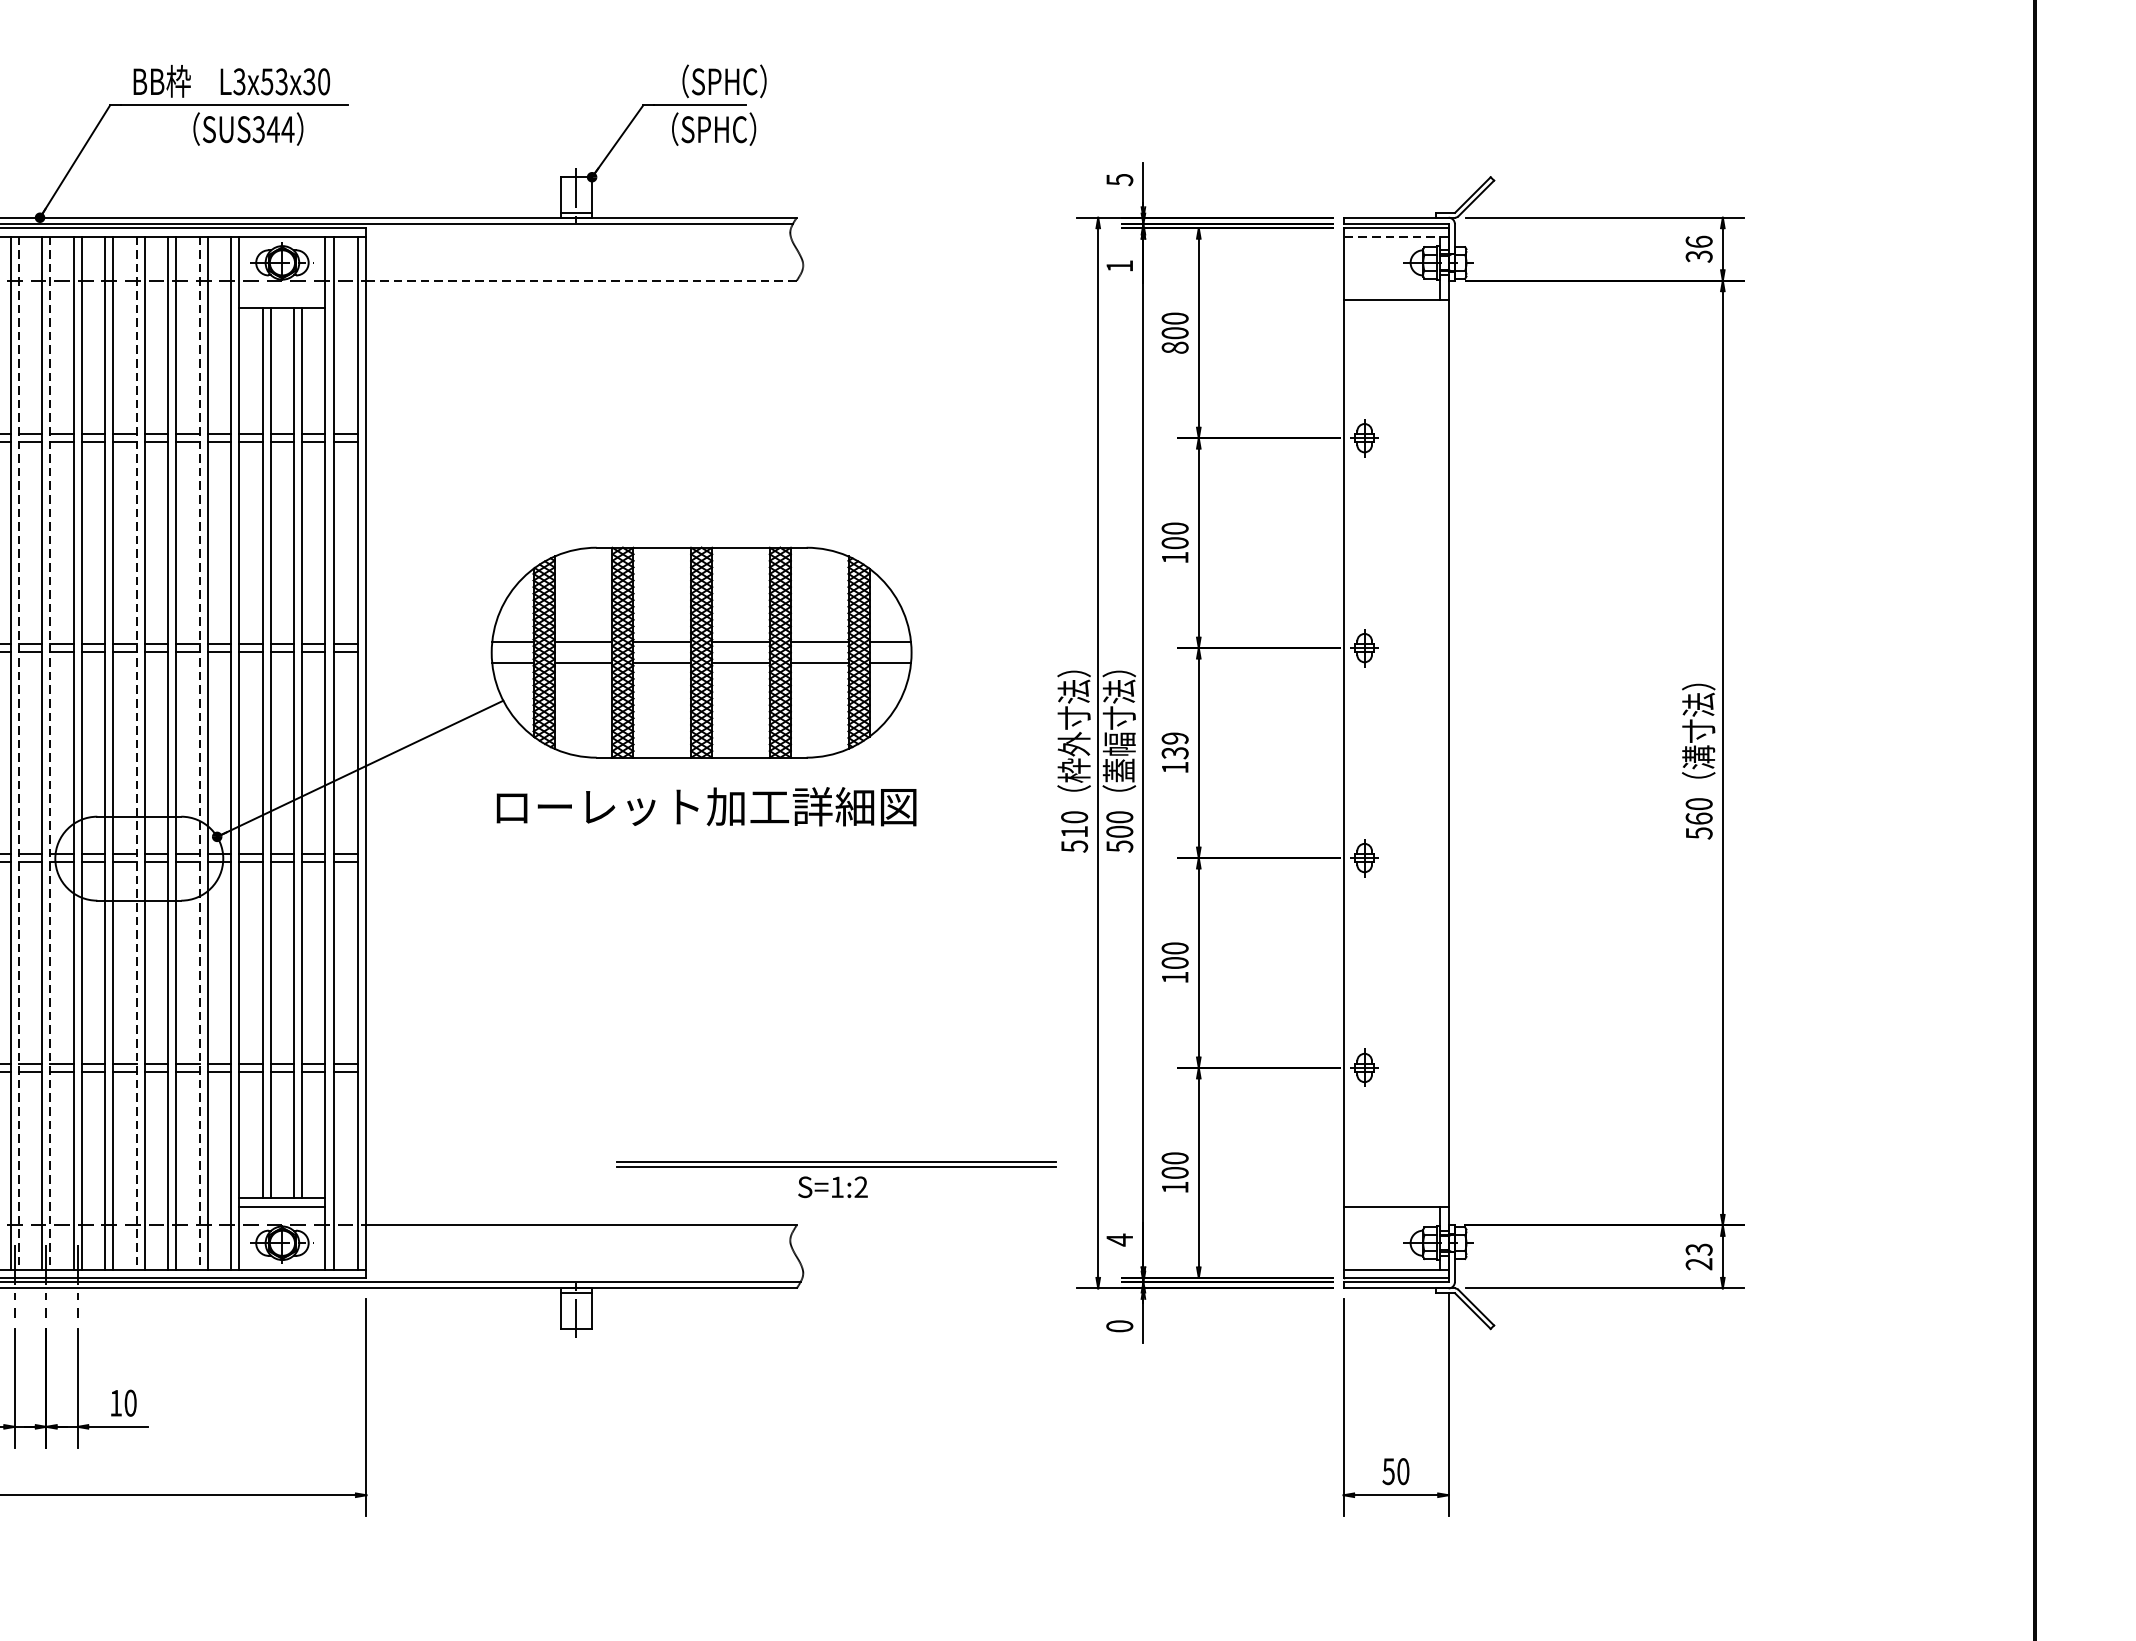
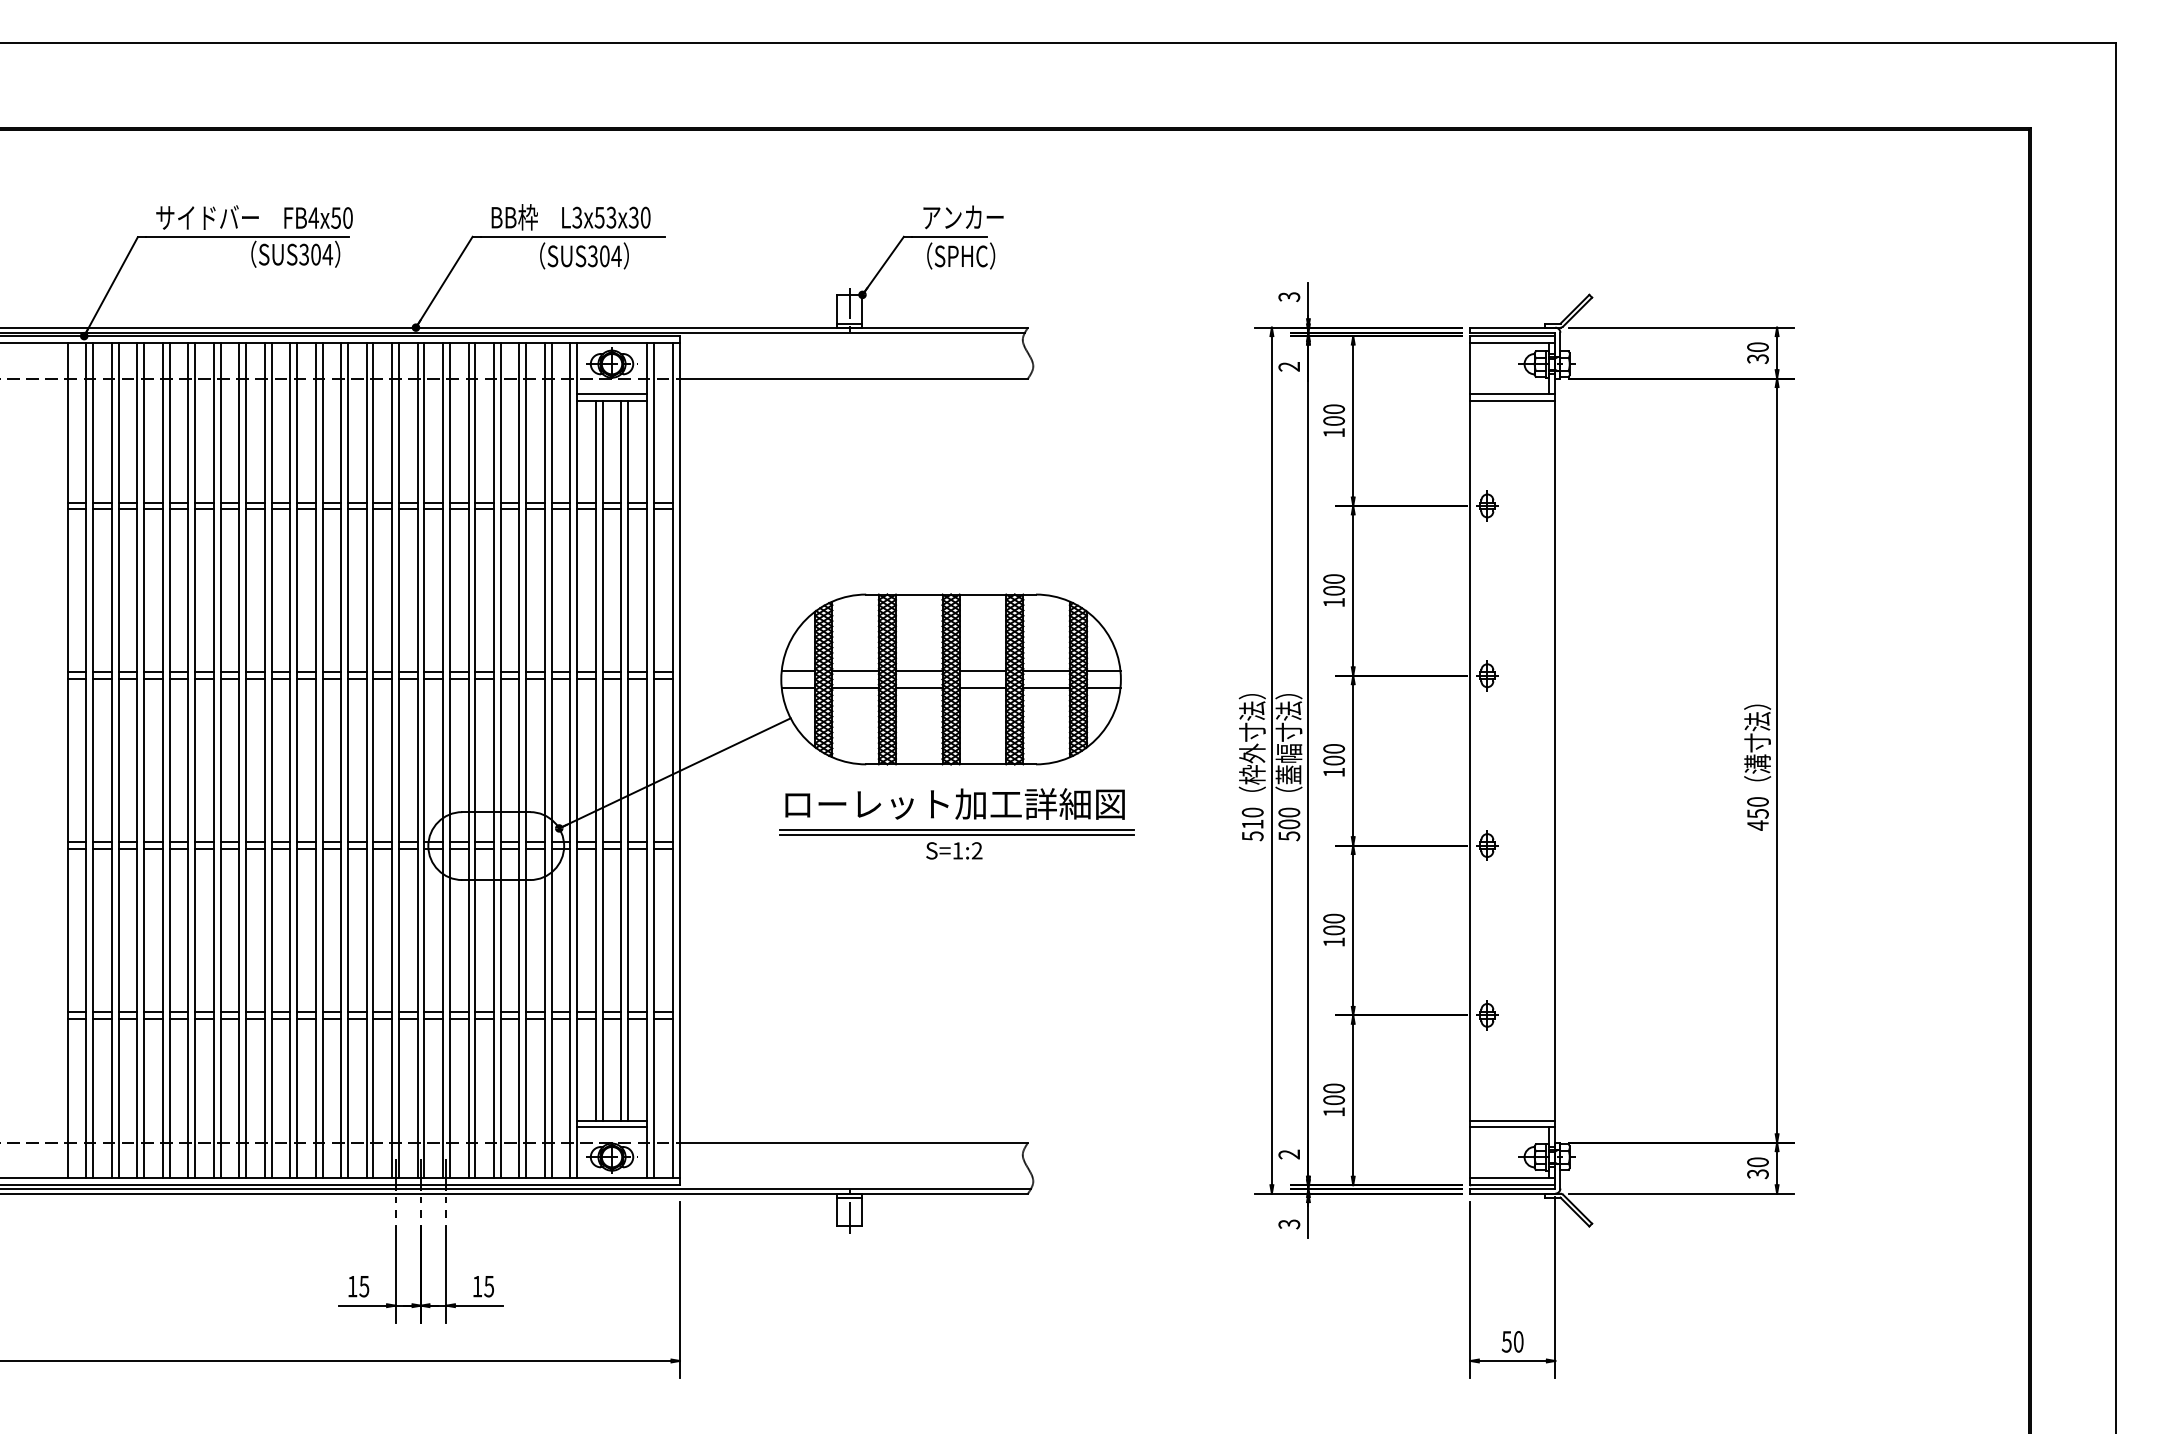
text: (716, 80) -> (963, 216), （SPHC） -> アンカー
text: (273, 129) -> (604, 256), SUS344 -> SUS304
text: (1118, 179) -> (1288, 296), 5 -> 3
line: (1395, 236) -> (1512, 342), dashed -> solid
text: (1698, 241) -> (1757, 346), 36 -> 30
text: (1118, 265) -> (1288, 366), 1 -> 2
line: (582, 280) -> (854, 378), dashed -> solid
line: (281, 299) -> (611, 393), added
line: (1395, 307) -> (1512, 400), added
text: (1175, 347) -> (1334, 432), 800 -> 100
text: (1174, 745) -> (1333, 754), 139 -> 100
line: (18, 752) -> (398, 760), dashed -> solid
line: (50, 752) -> (424, 760), dashed -> solid
line: (137, 752) -> (494, 760), dashed -> solid
line: (198, 752) -> (544, 760), dashed -> solid
text: (1698, 825) -> (1757, 819), 560 -> 450
part: (835, 1179) -> (956, 844), moved
line: (1395, 1197) -> (1512, 1120), added
text: (1118, 1239) -> (1288, 1154), 4 -> 2
text: (1698, 1257) -> (1757, 1168), 23 -> 30
text: (1119, 1326) -> (1289, 1224), 0 -> 3
text: (130, 1403) -> (489, 1286), 10 -> 15

